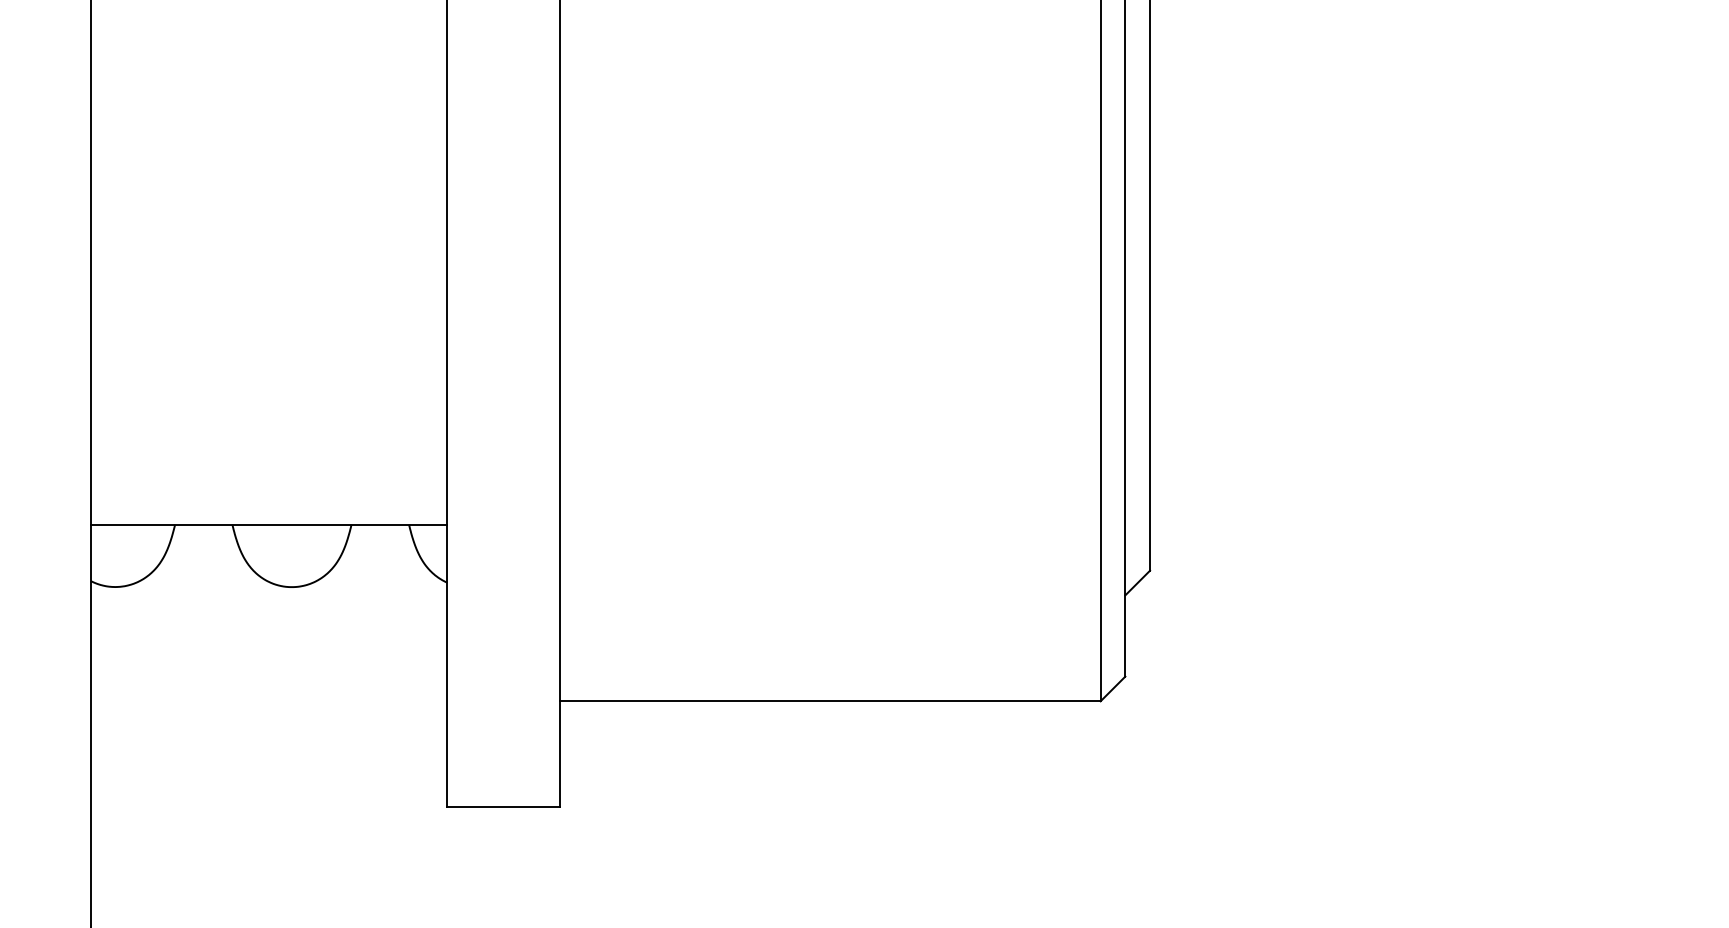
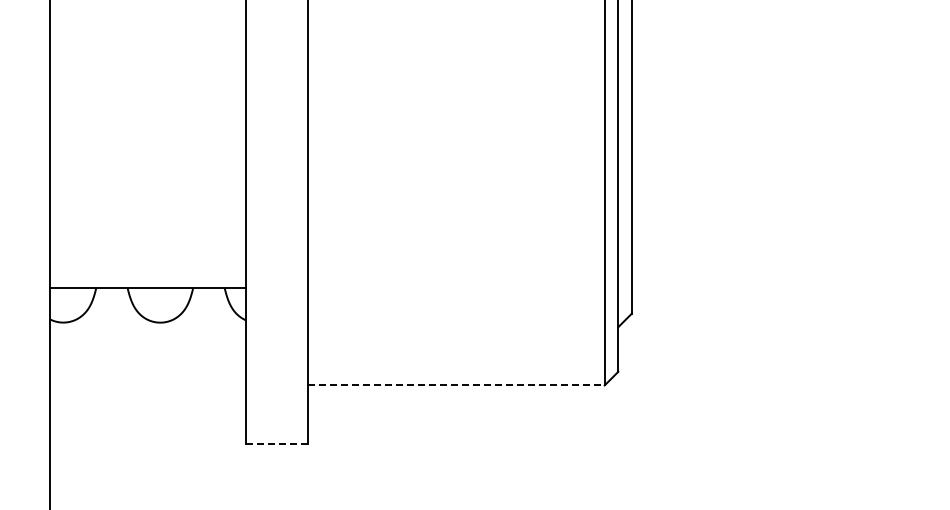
line: (830, 701) -> (456, 385), solid -> dashed
line: (505, 807) -> (277, 443), solid -> dashed

